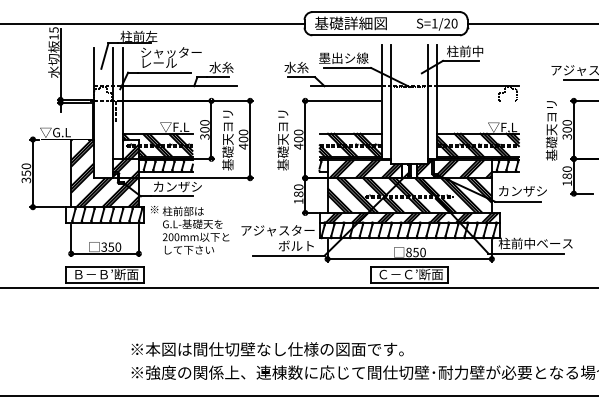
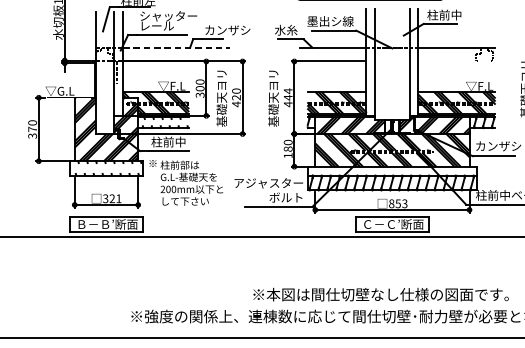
text: (233, 67) -> (227, 30), 水糸 -> カンザシ
line: (180, 86) -> (177, 47), solid -> dashed
text: (298, 135) -> (288, 93), 400 -> 444
text: (243, 139) -> (236, 97), 400 -> 420
hatch: (168, 165) -> (166, 122), removed
text: (26, 173) -> (32, 129), 350 -> 370
text: (177, 186) -> (174, 141), カンザシ -> 柱前中
hatch: (104, 214) -> (105, 168), removed
hatch: (412, 217) -> (395, 170), removed
text: (114, 246) -> (115, 198), 350 -> 321
text: (422, 252) -> (404, 203), 850 -> 853
text: (267, 349) -> (380, 294), moved

